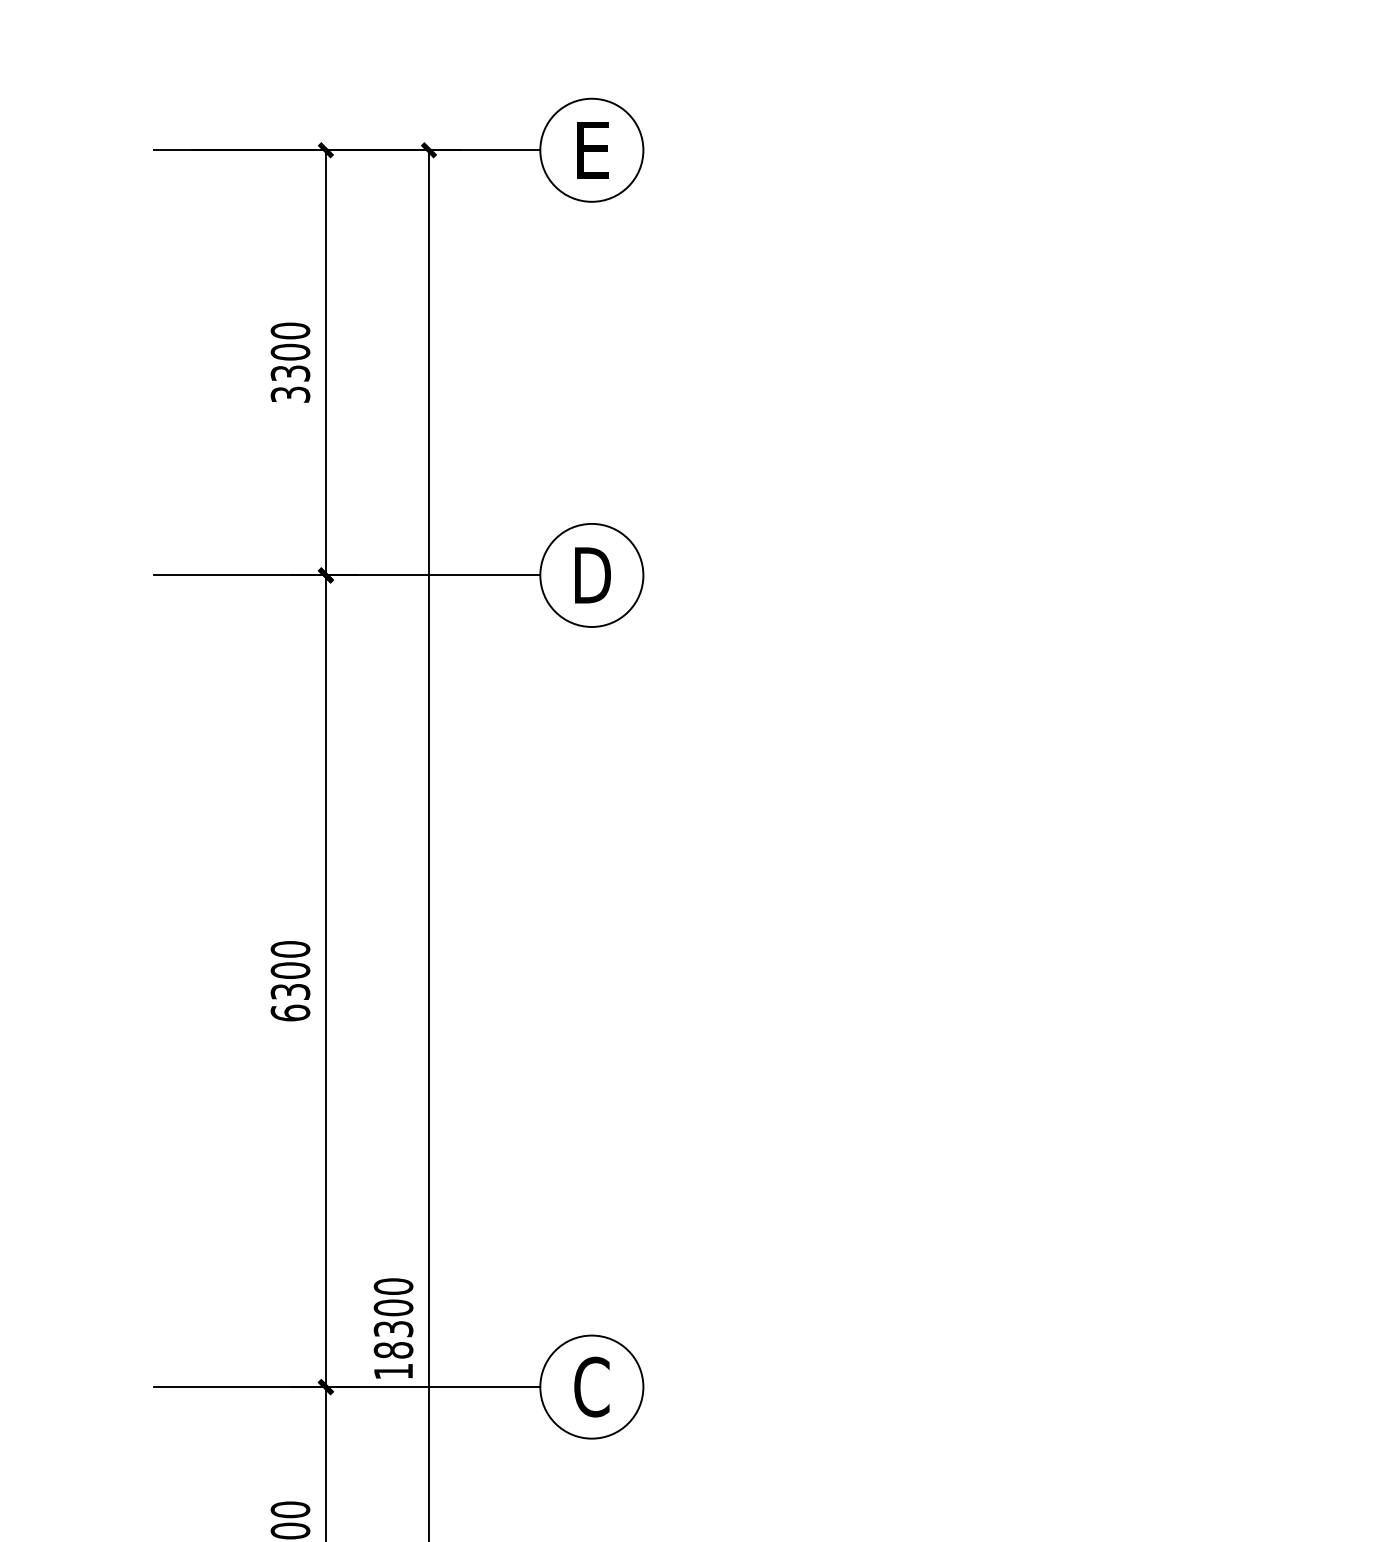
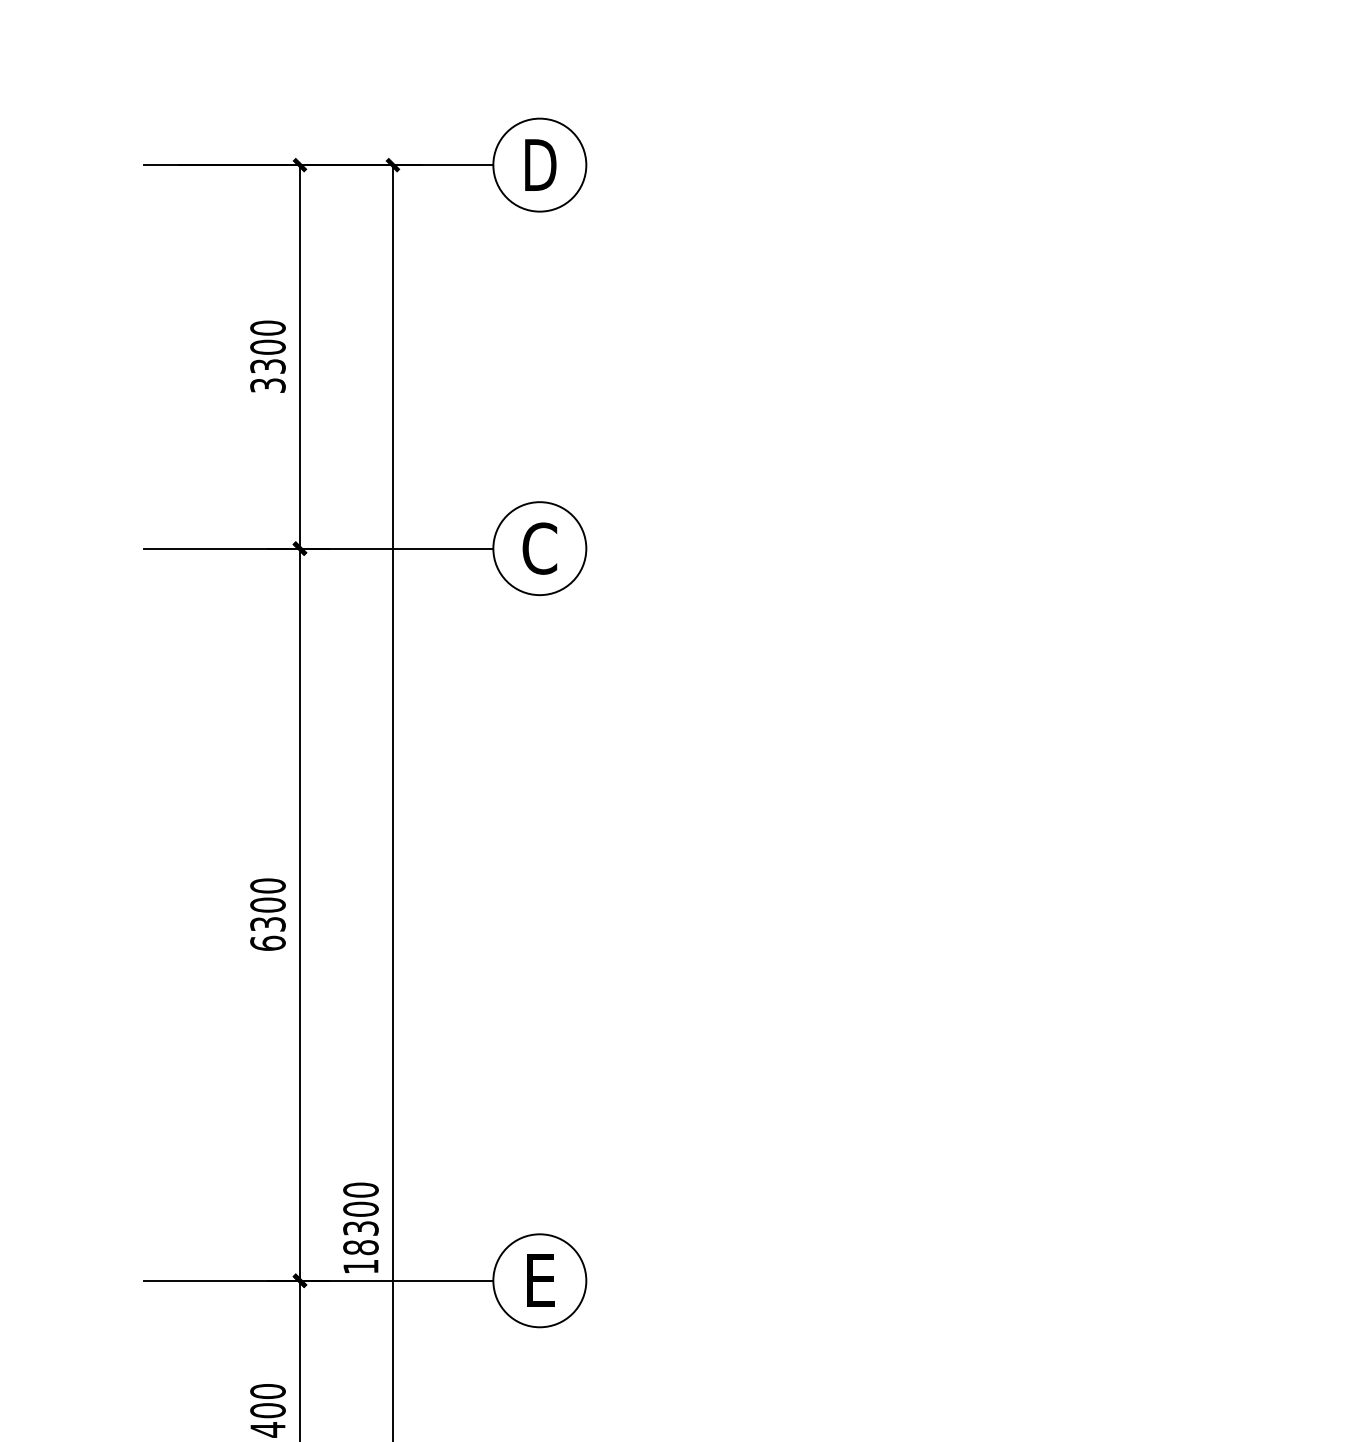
text: (592, 149) -> (540, 164), E -> D
text: (591, 575) -> (539, 548), D -> C
text: (591, 1386) -> (539, 1280), C -> E

